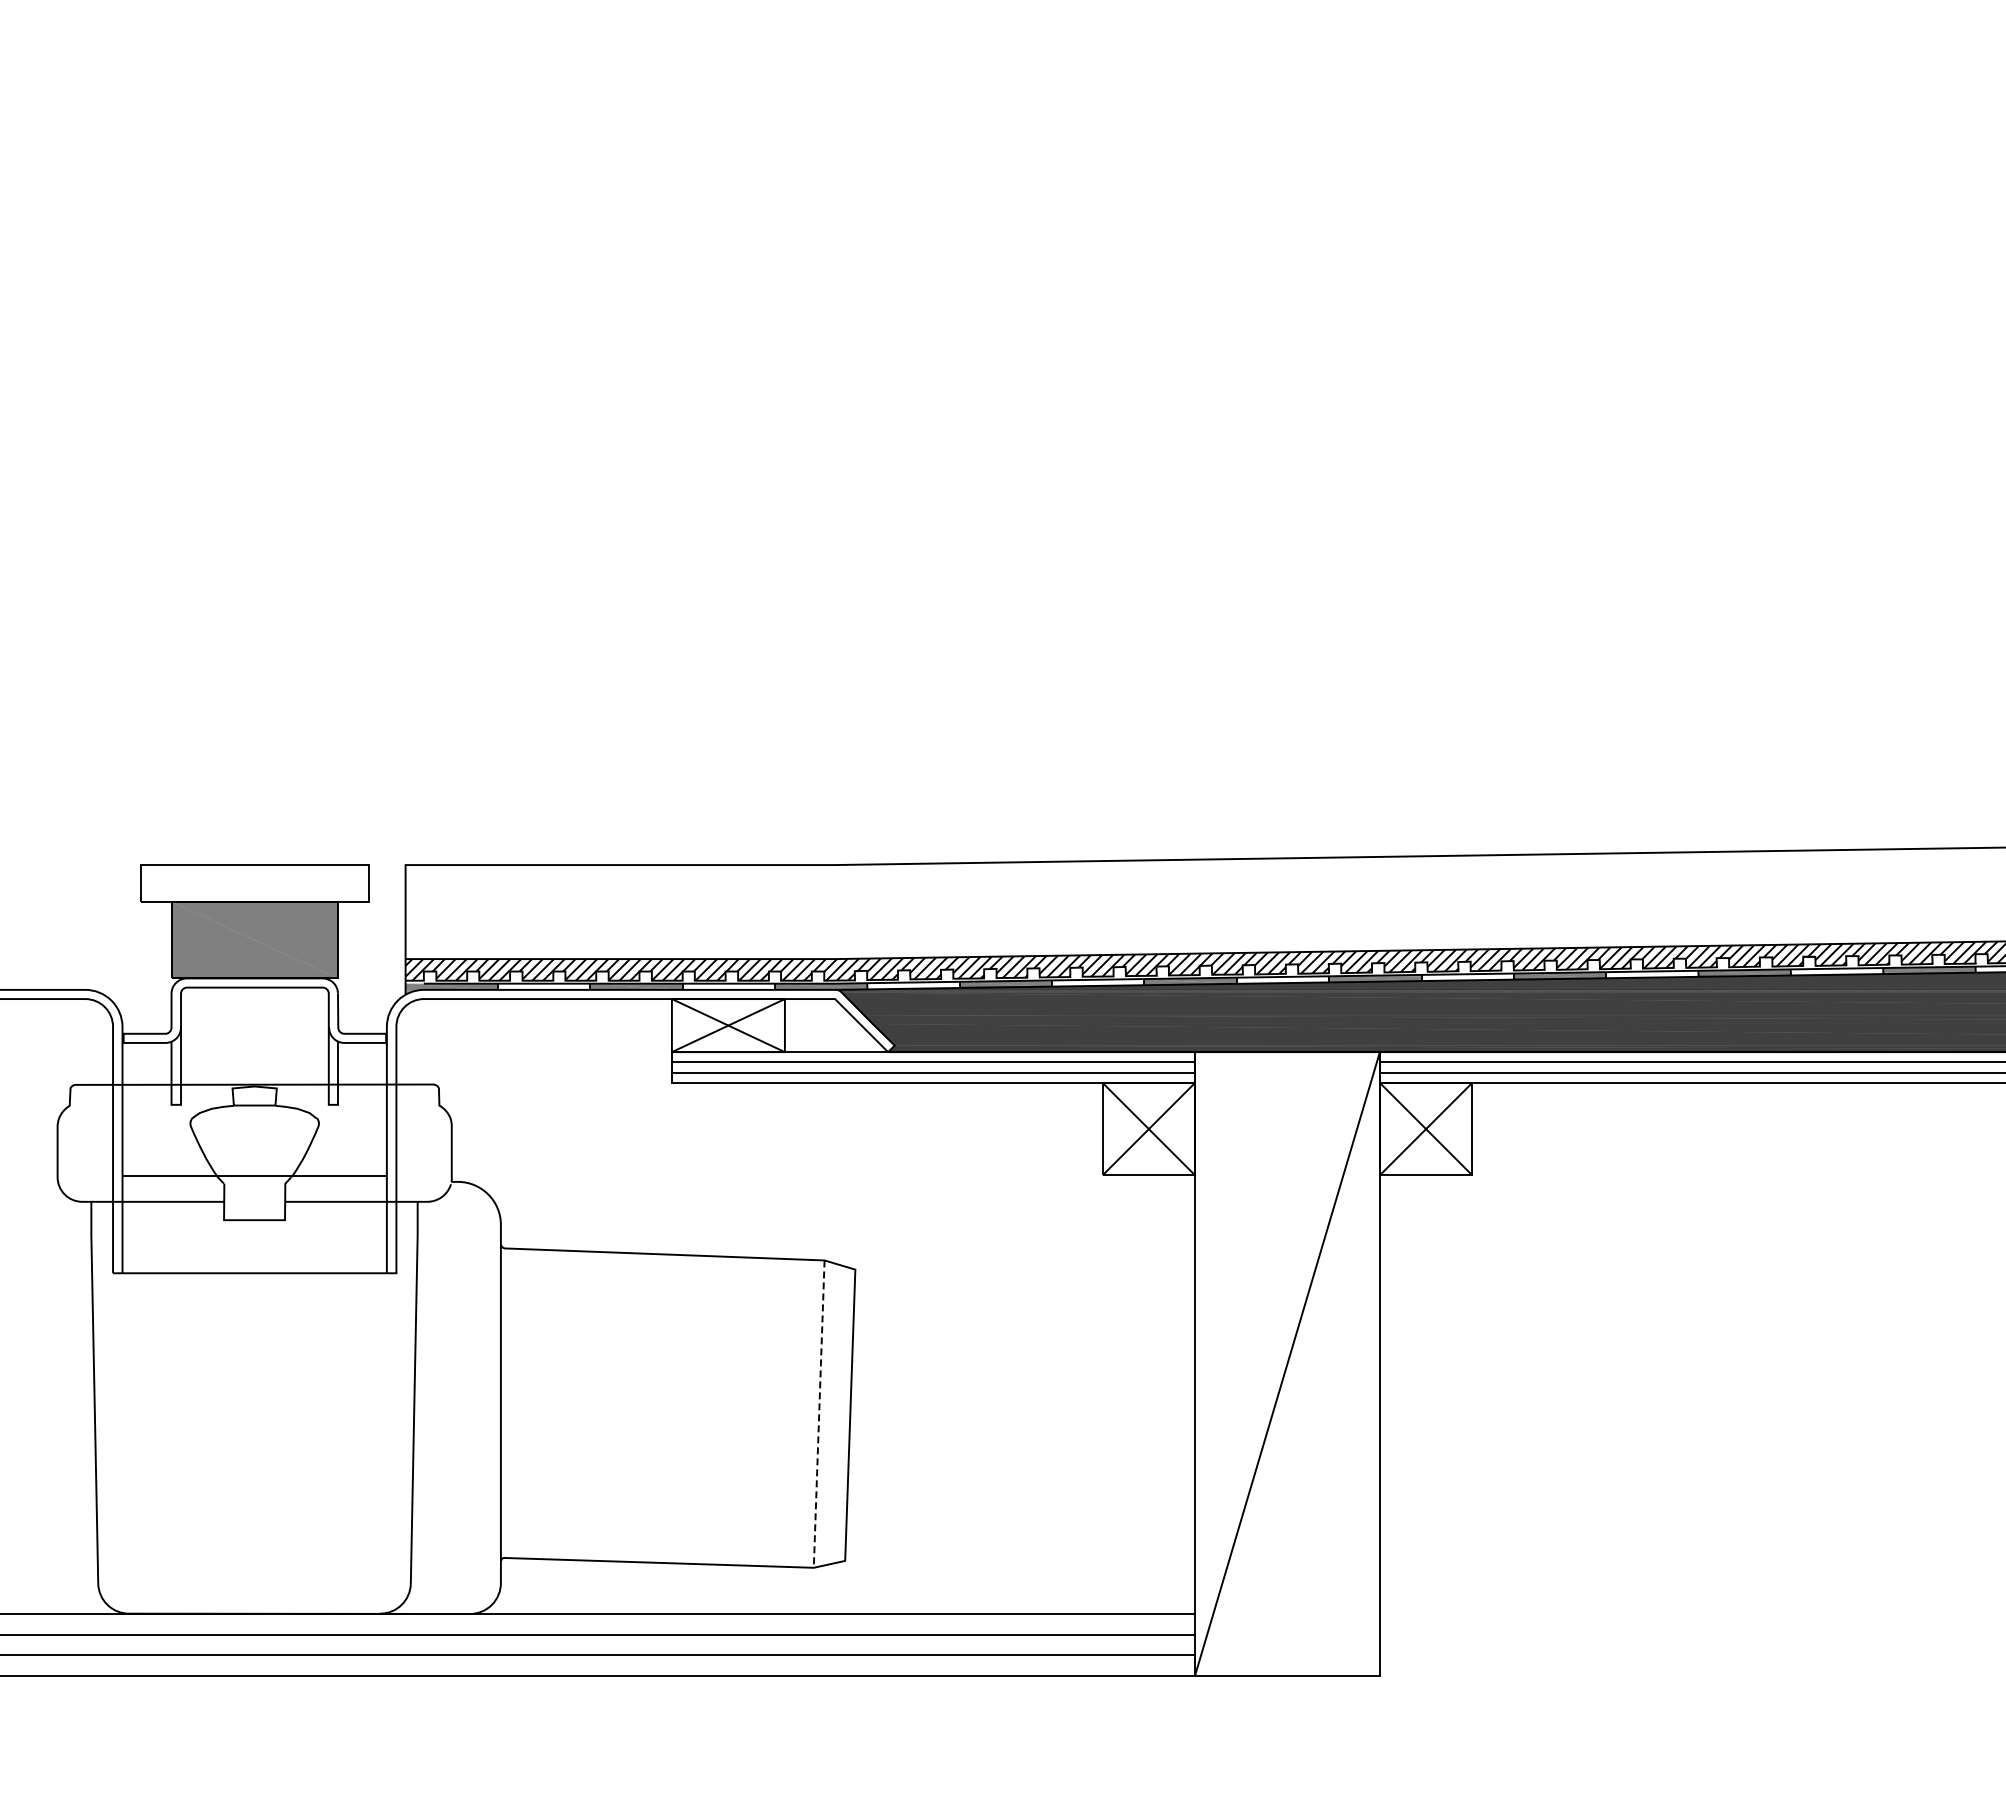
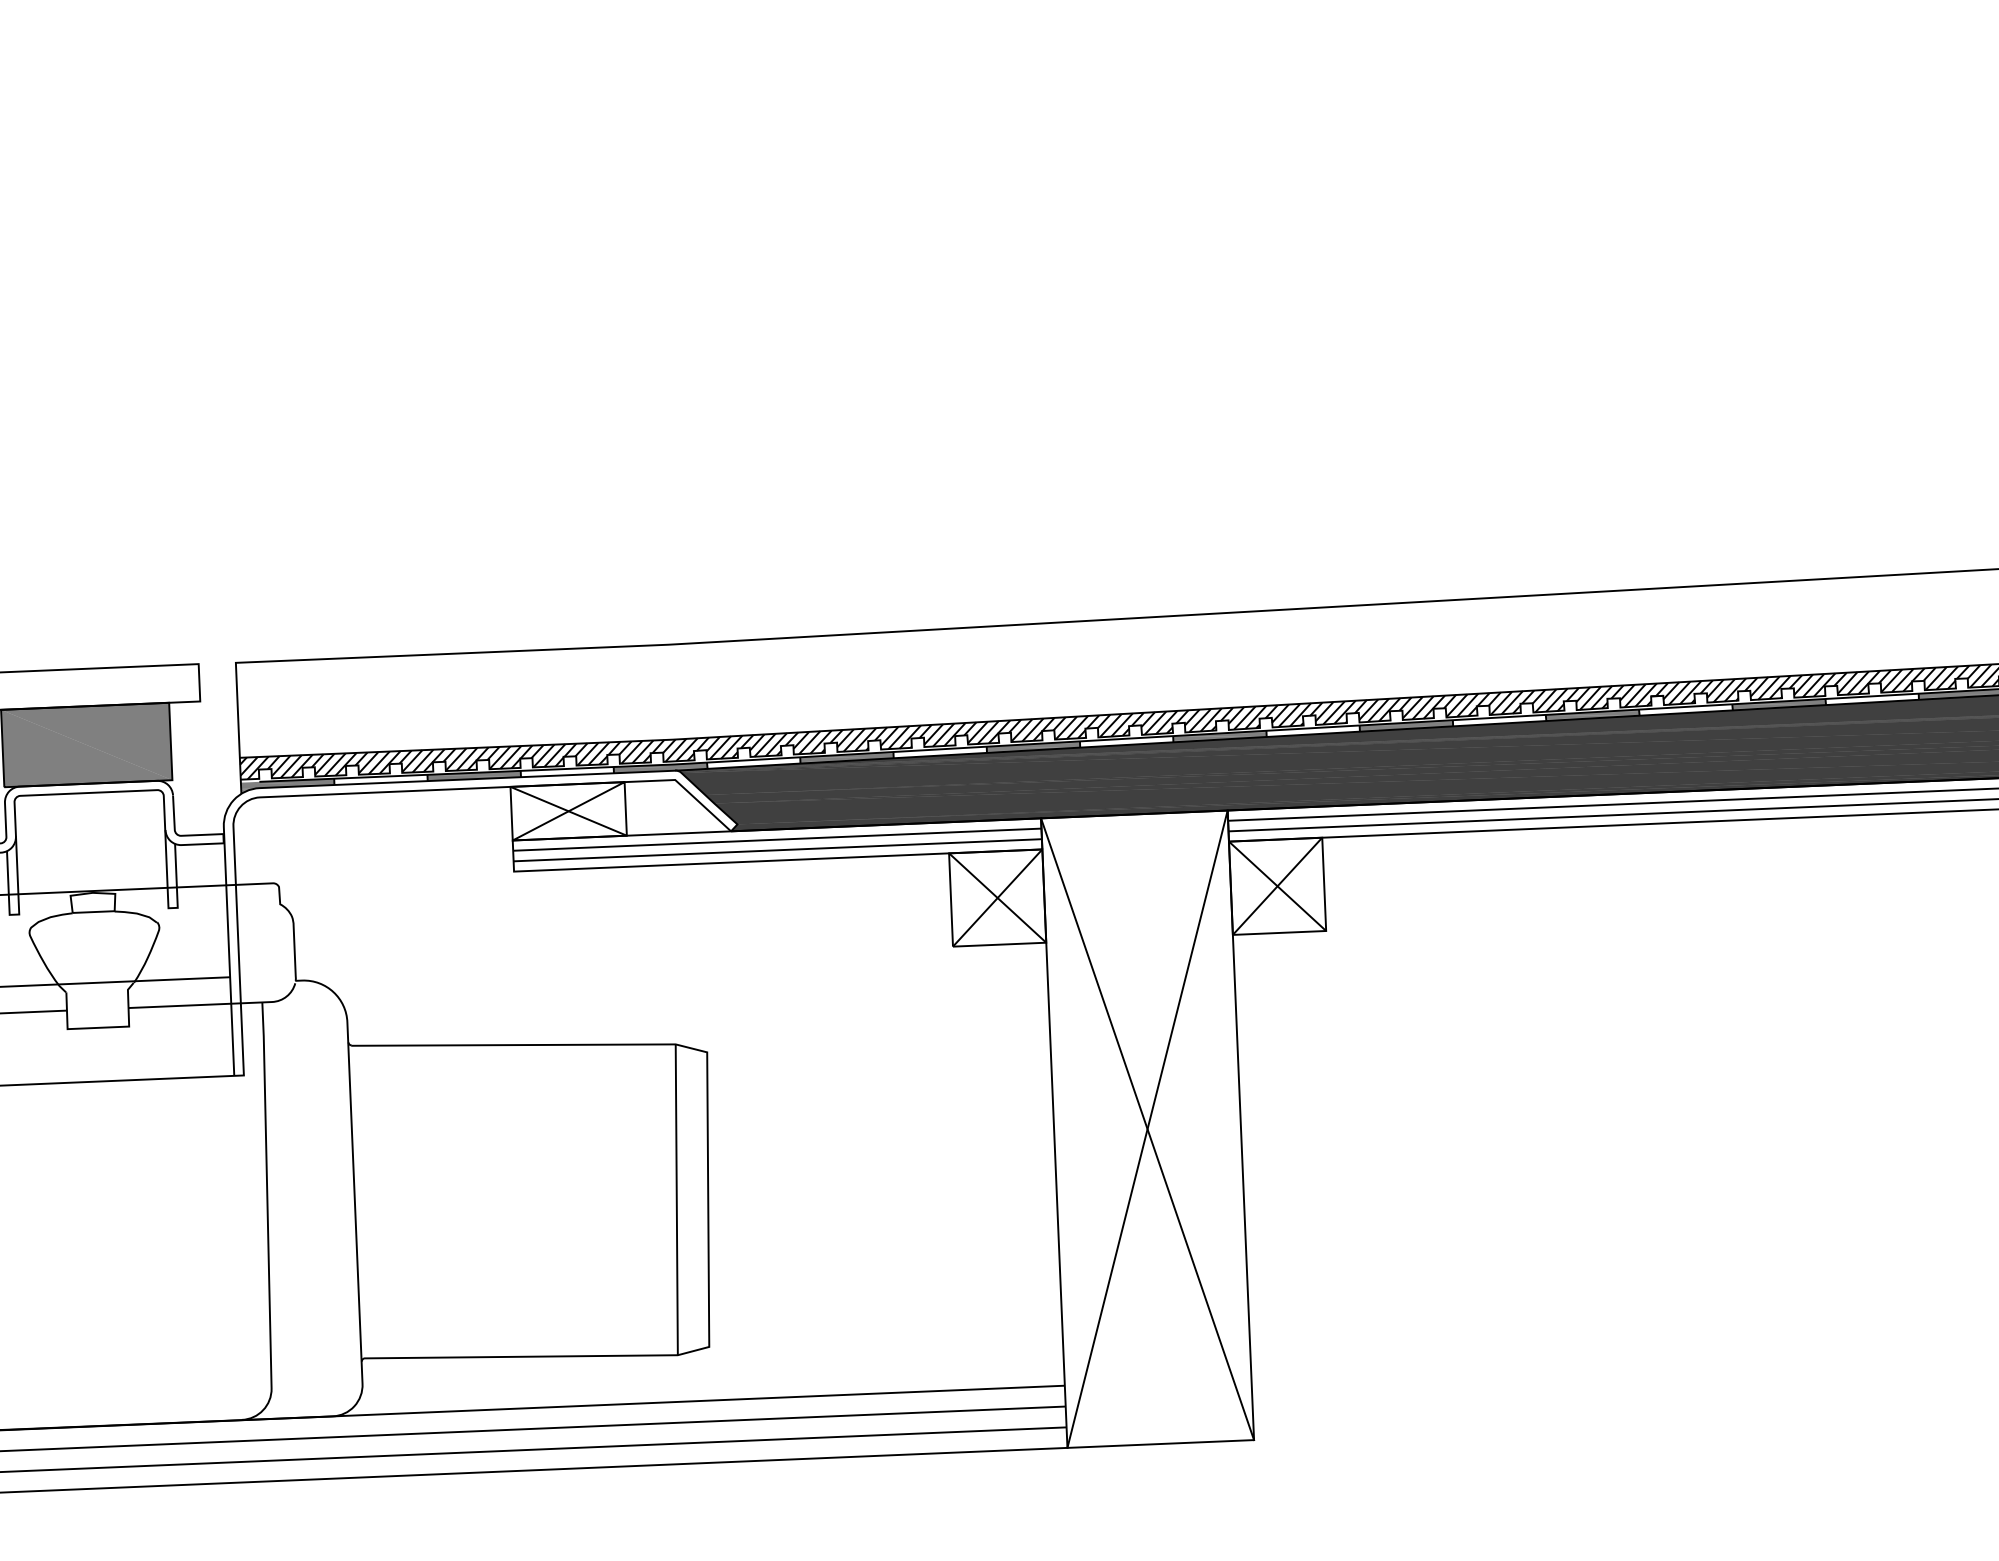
line: (1287, 1363) -> (1147, 1128), added
line: (819, 1414) -> (677, 1200), dashed -> solid

